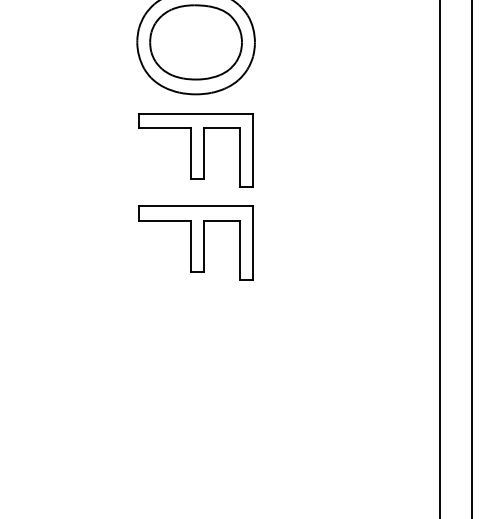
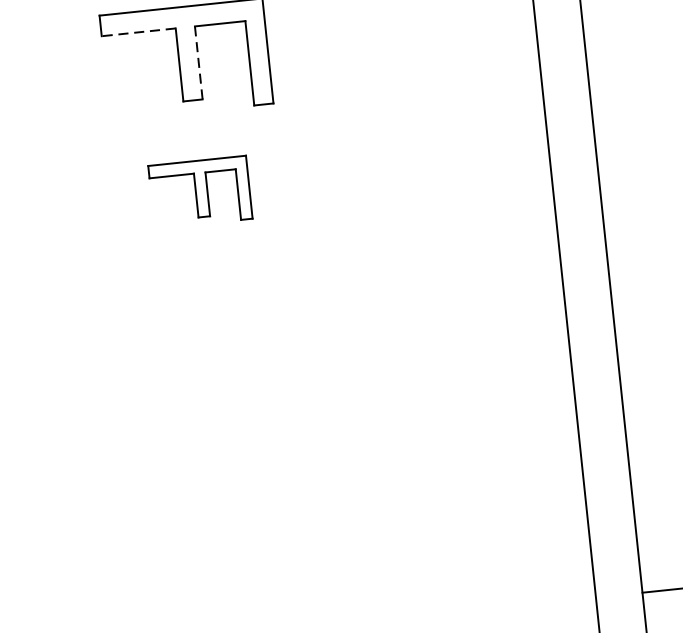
line: (165, 127) -> (139, 31), solid -> dashed
line: (204, 152) -> (198, 61), solid -> dashed
part: (195, 242) -> (199, 191), size x0.6

